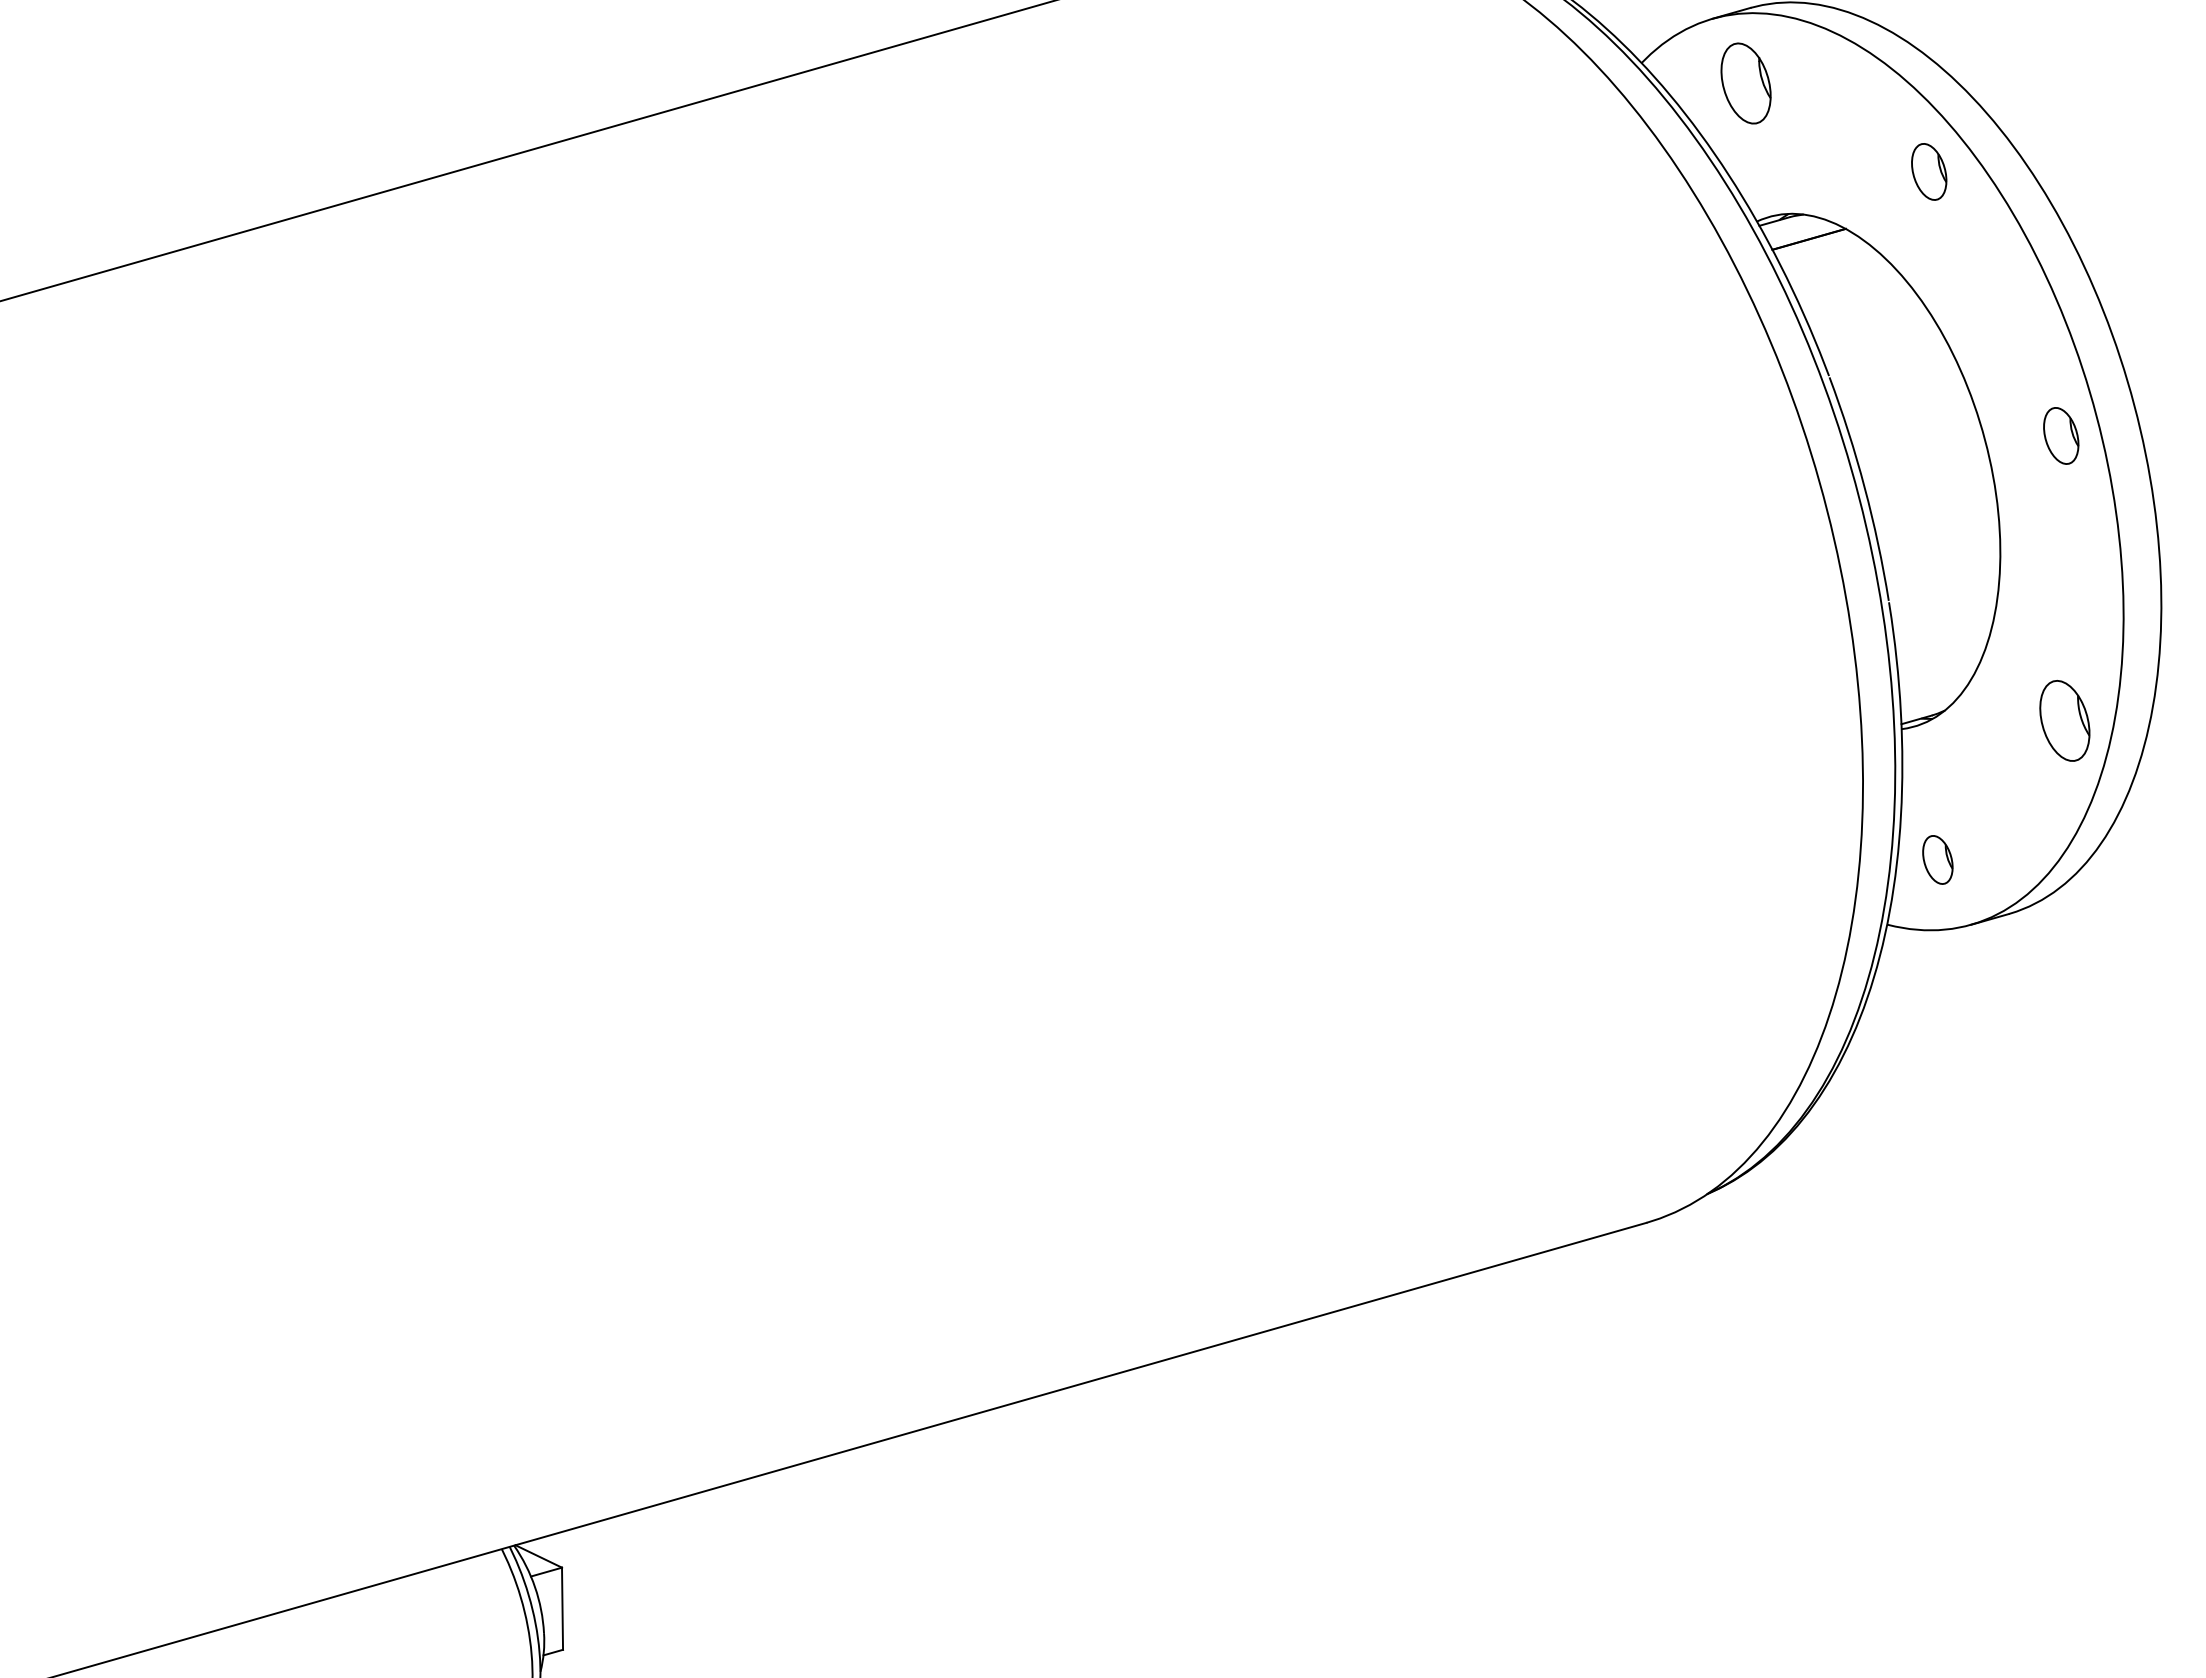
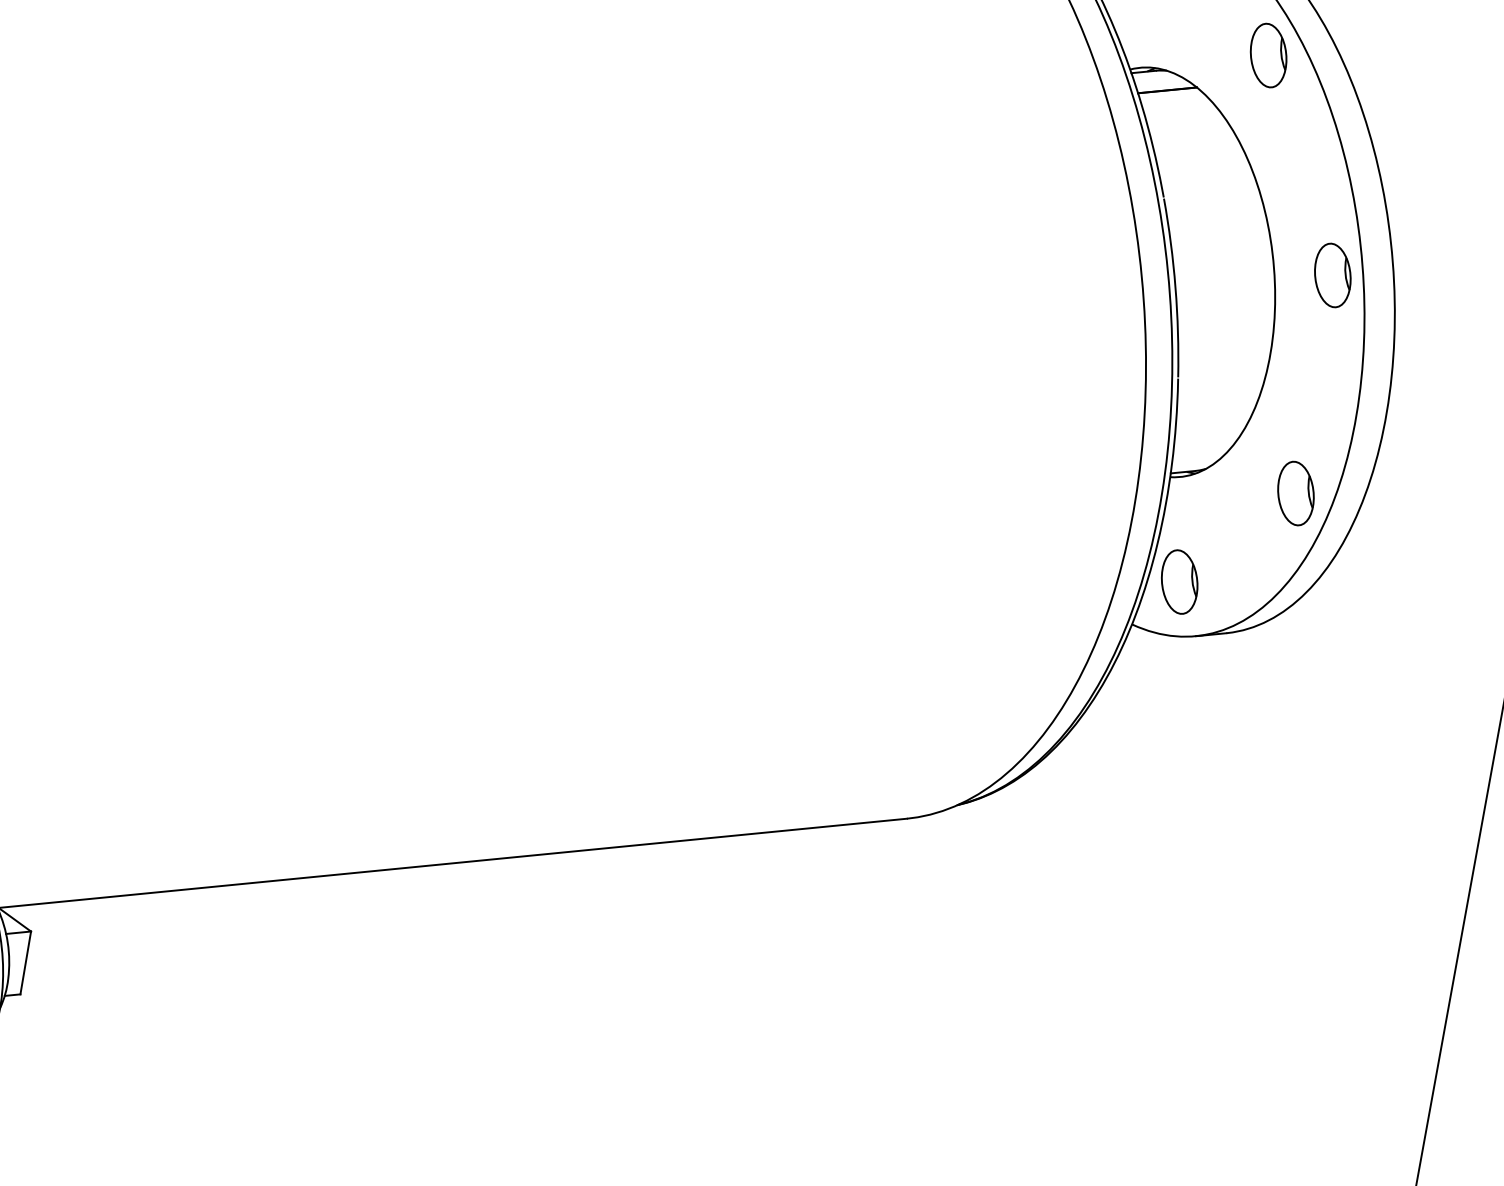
part: (1928, 171) -> (1268, 55), size x1.43
part: (2060, 435) -> (1332, 275), size x1.43
part: (1937, 859) -> (1179, 581), size x1.67

